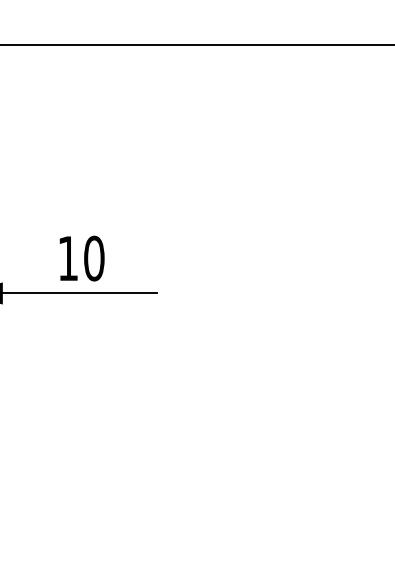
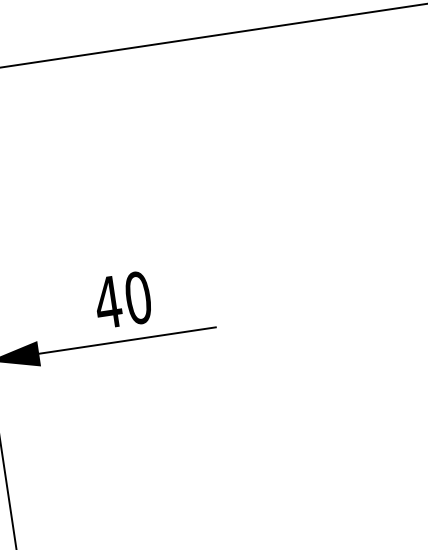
text: (68, 258) -> (108, 302), 10 -> 40

